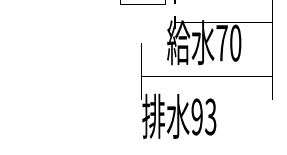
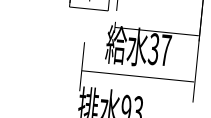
text: (228, 42) -> (159, 49), 70 -> 37

